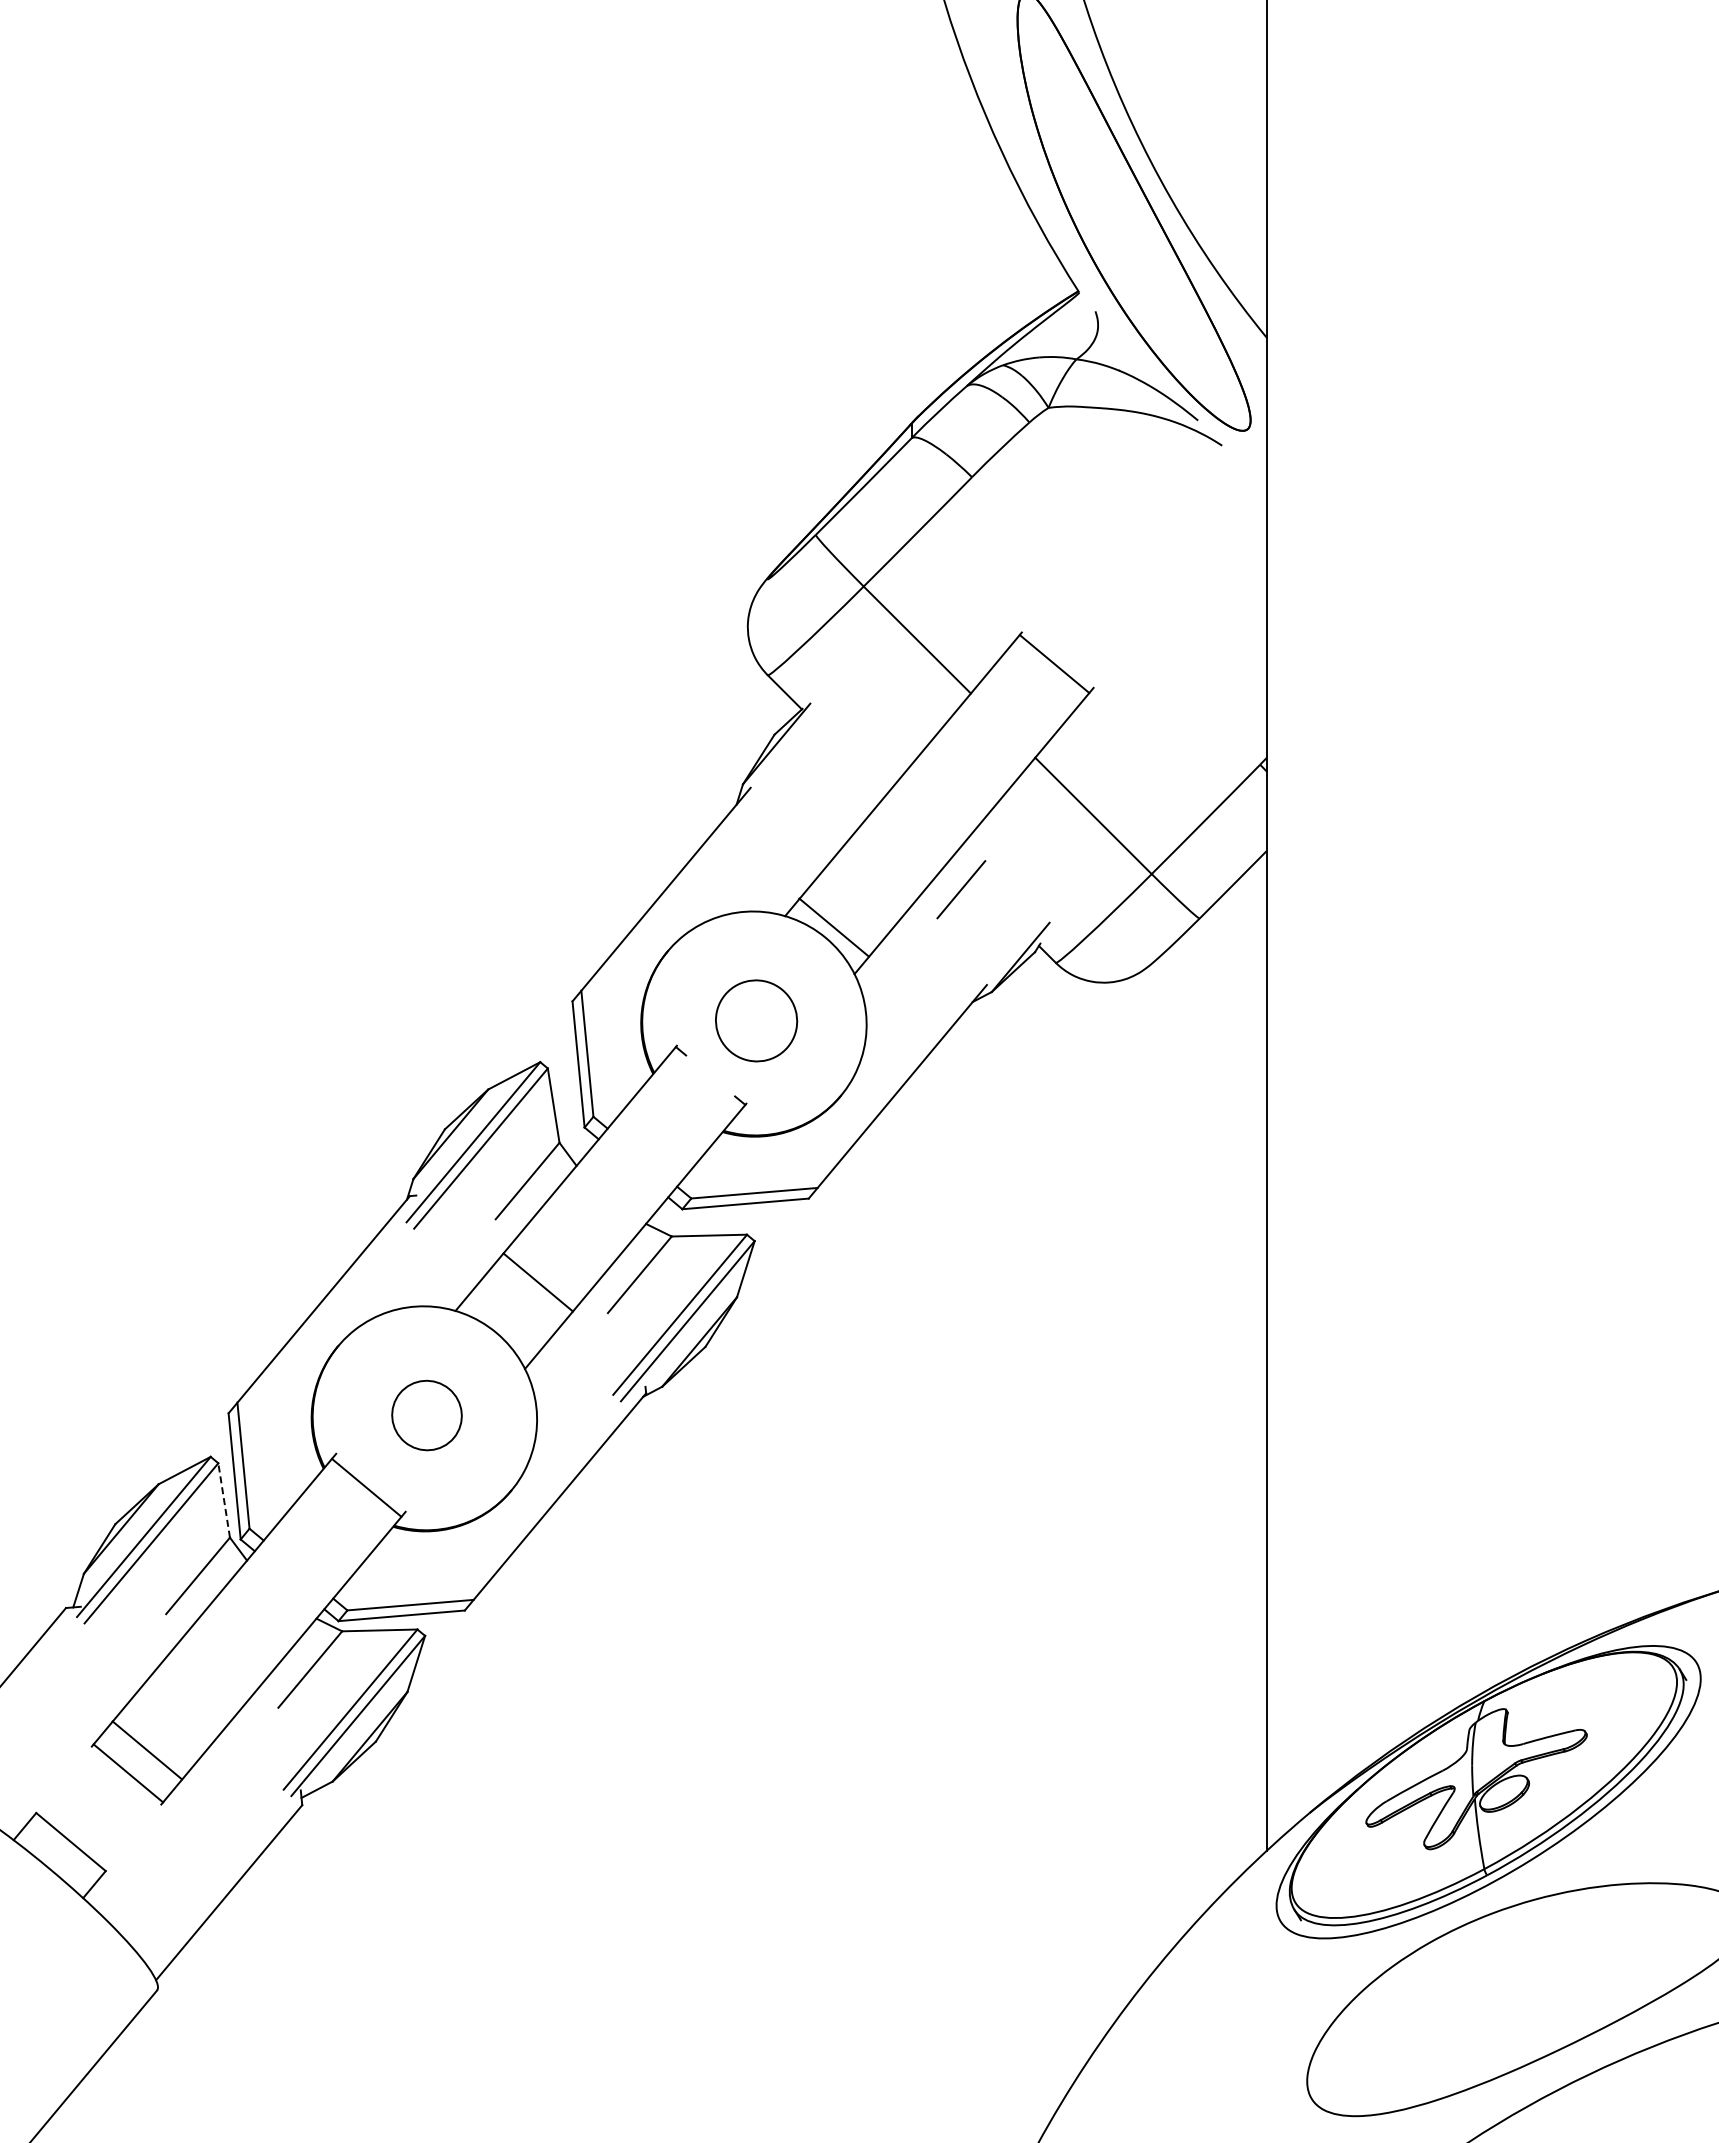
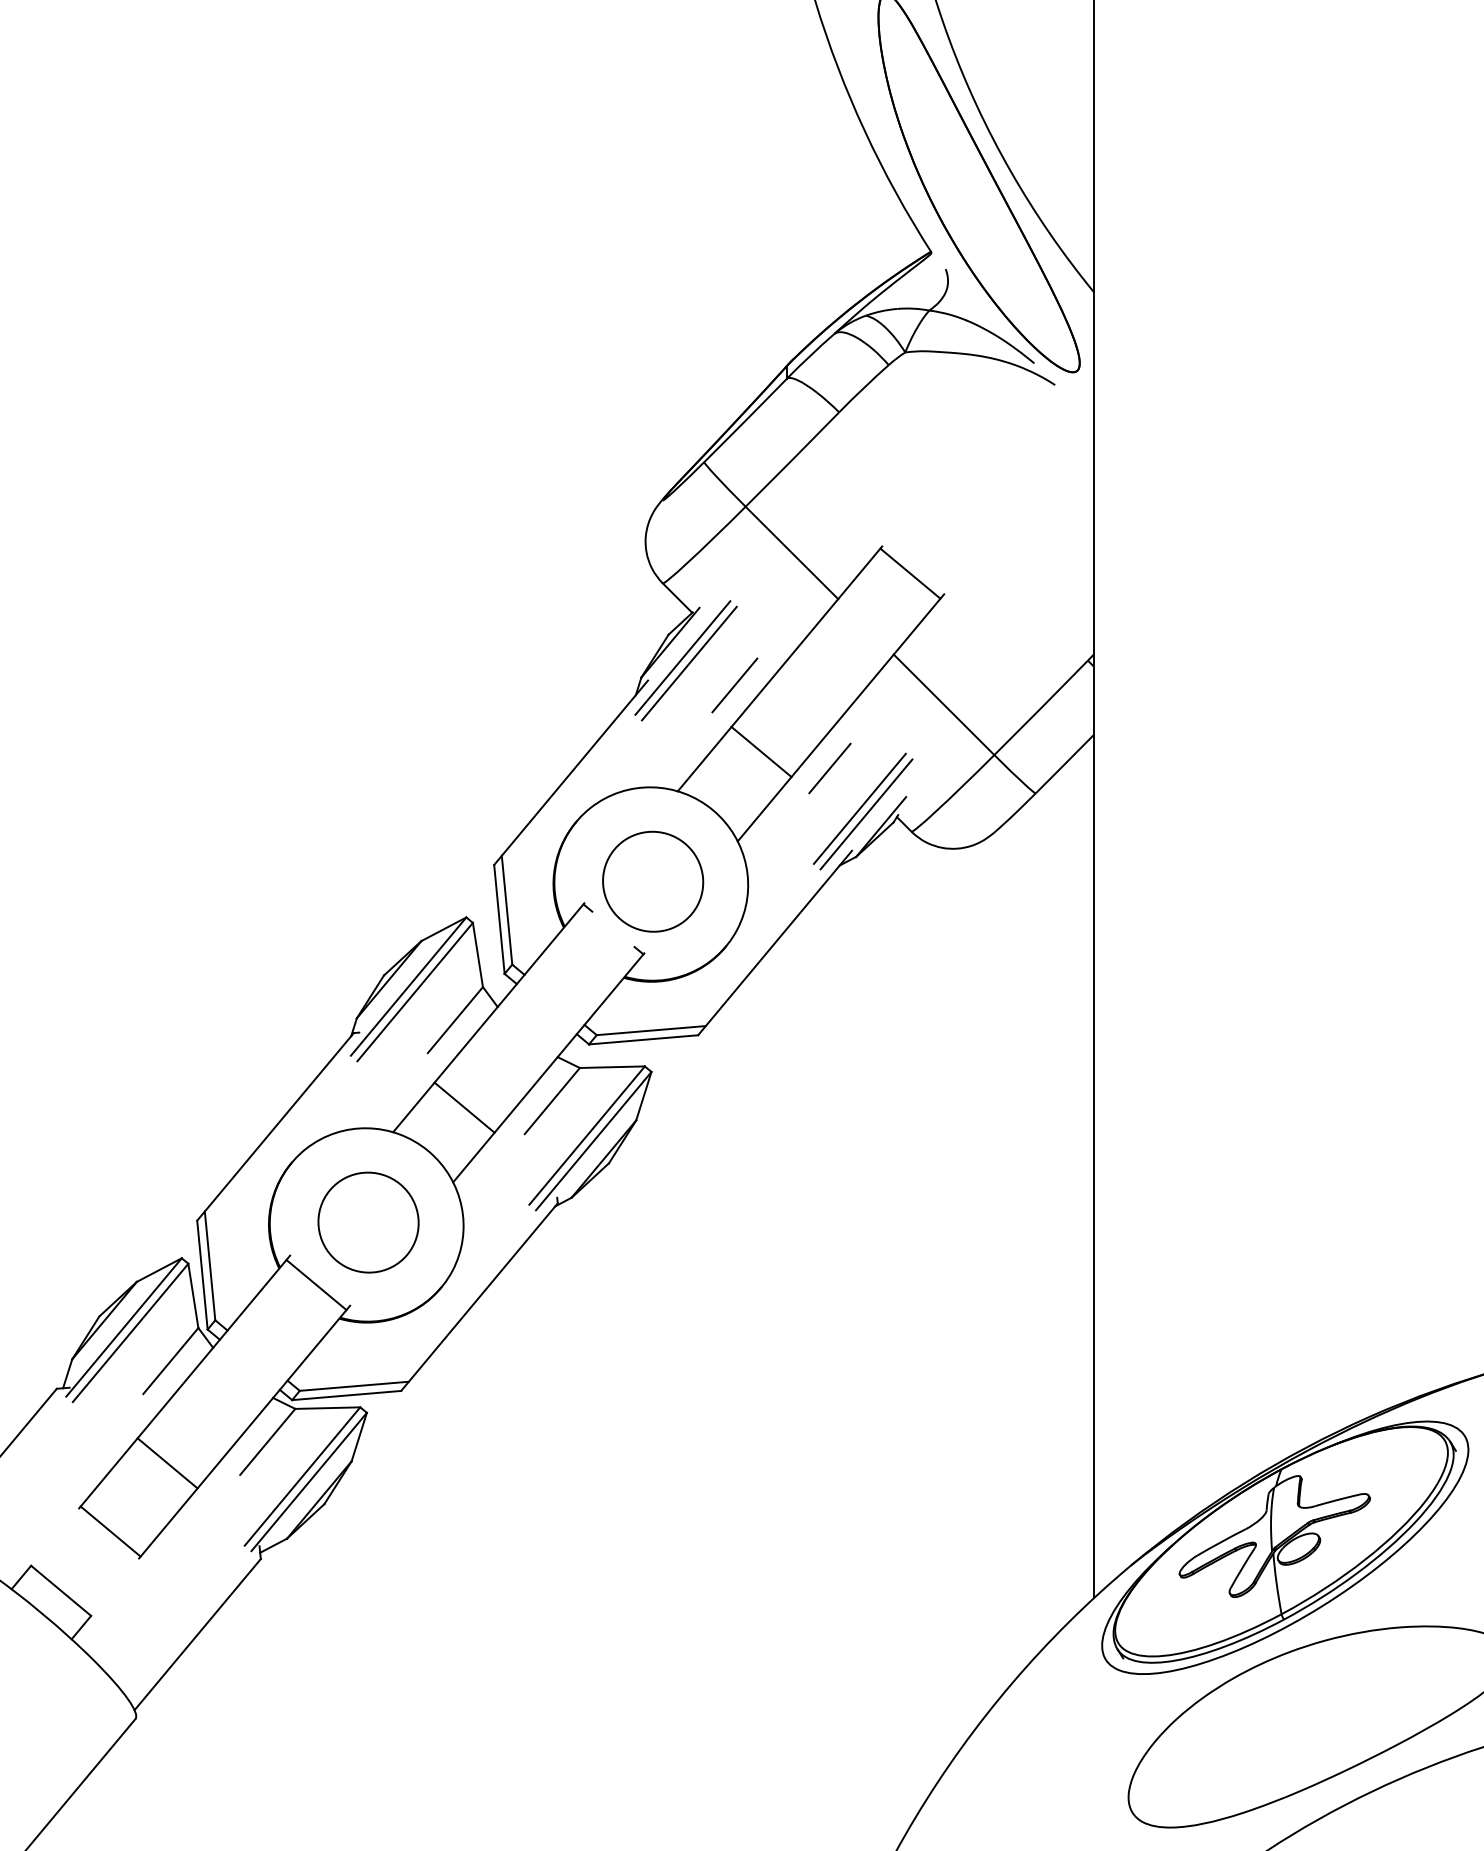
line: (790, 761) -> (682, 657), added
line: (798, 767) -> (689, 662), added
line: (851, 793) -> (735, 685), added
line: (833, 927) -> (760, 751), moved
line: (995, 936) -> (859, 808), added
line: (1003, 942) -> (866, 814), added
part: (756, 1020) -> (653, 881), size x1.43
part: (426, 1415) -> (368, 1222), size x1.67
line: (224, 1500) -> (193, 1295), dashed -> solid
line: (147, 1750) -> (167, 1463), moved

